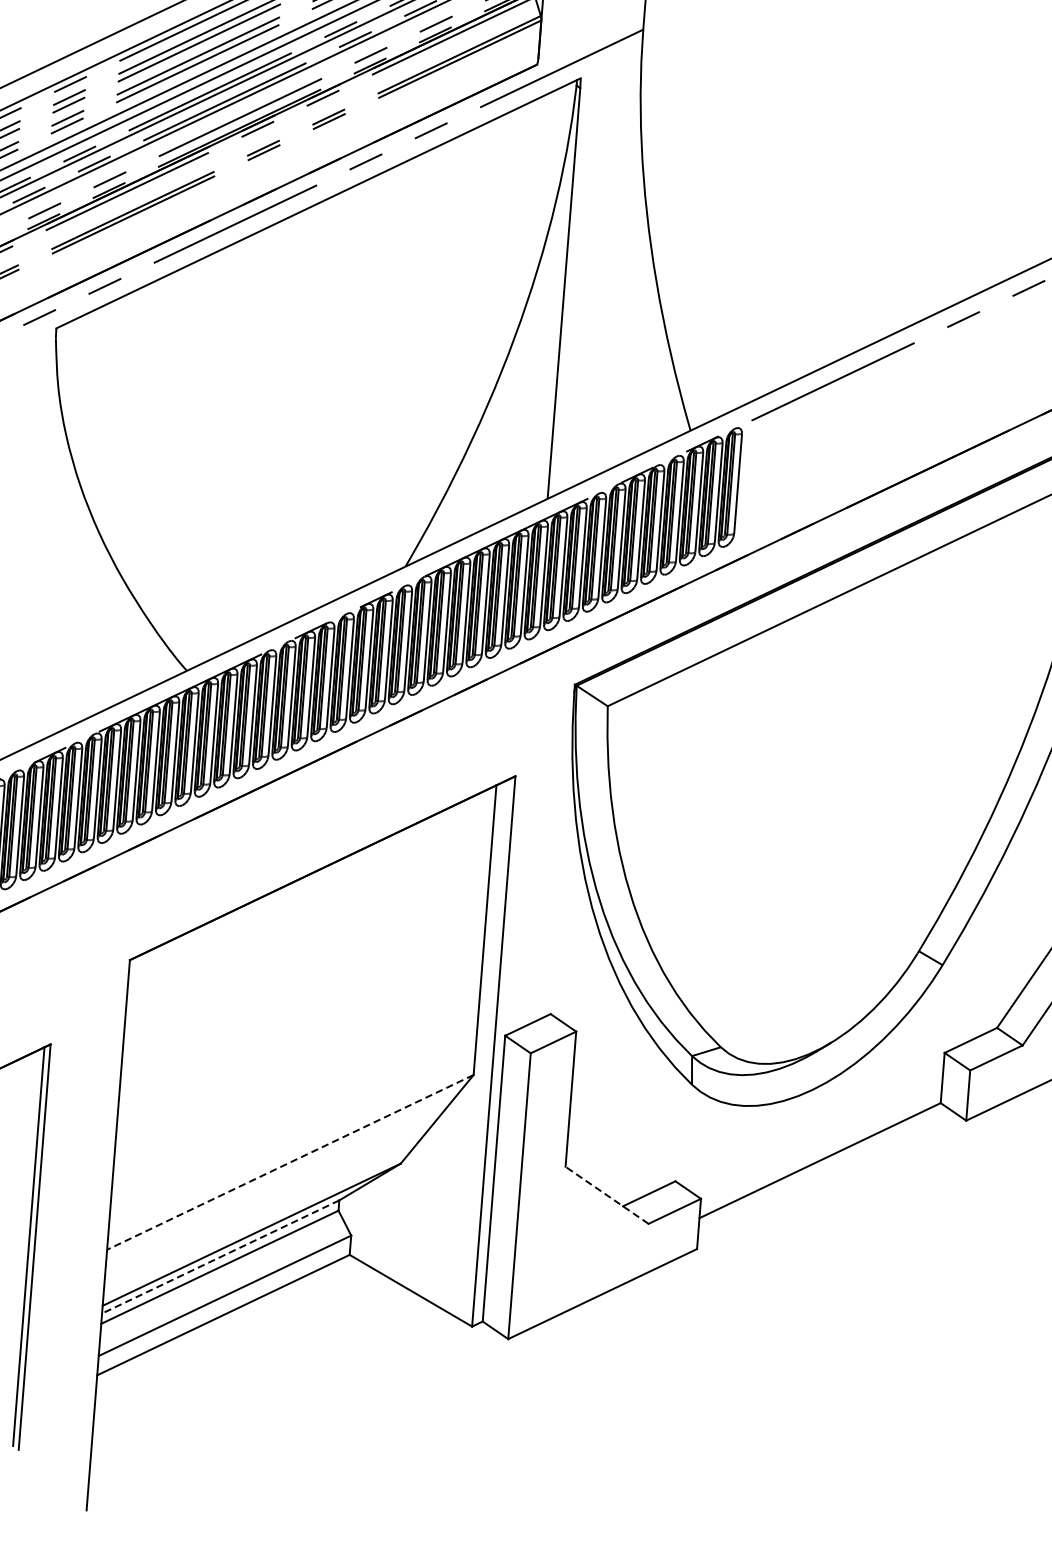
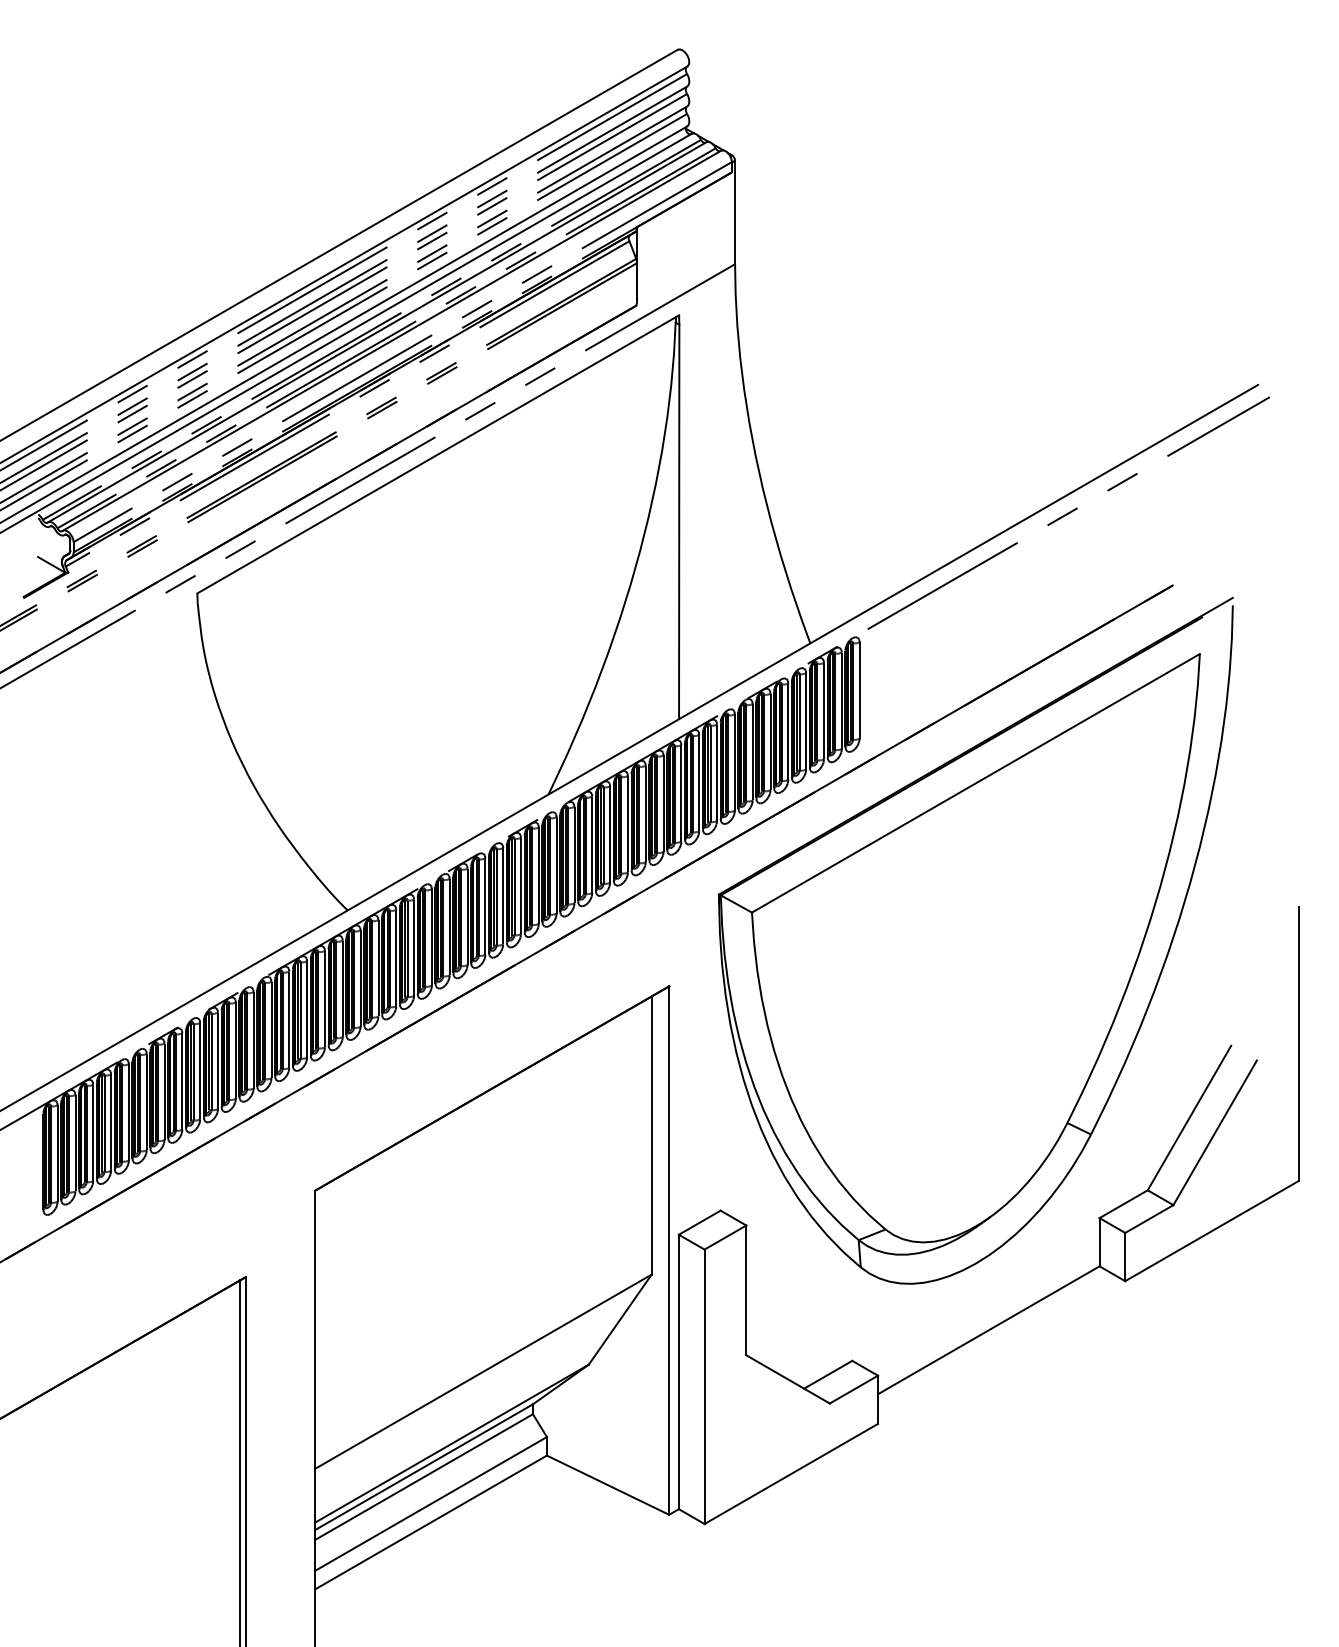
line: (289, 1163) -> (482, 1372), dashed -> solid
line: (606, 1195) -> (787, 1379), dashed -> solid
line: (221, 1257) -> (424, 1467), dashed -> solid

